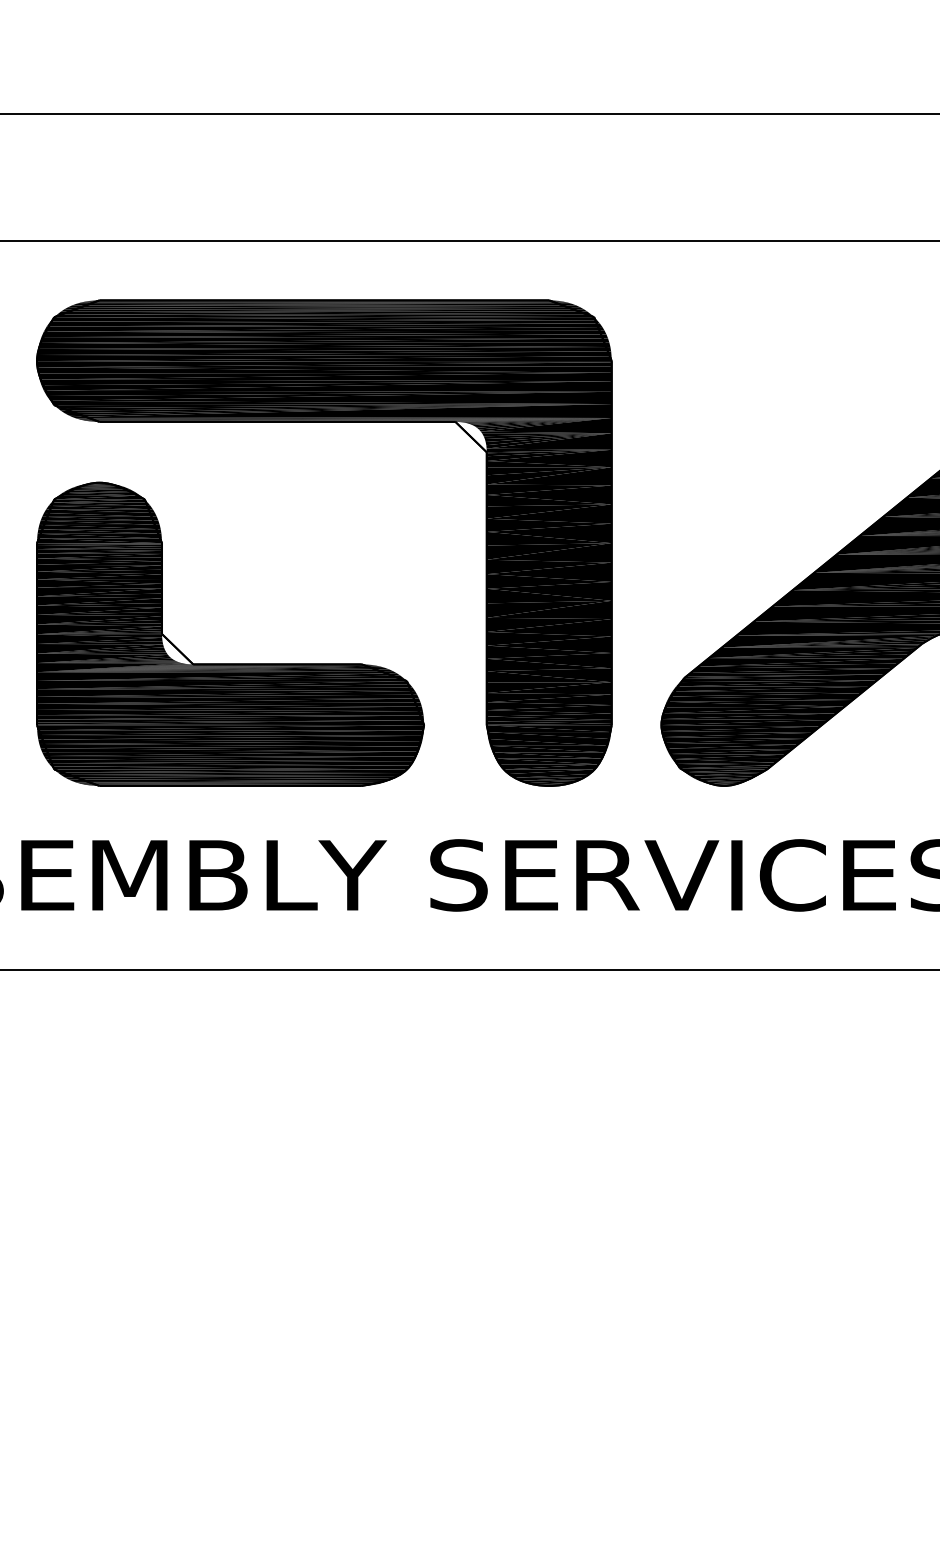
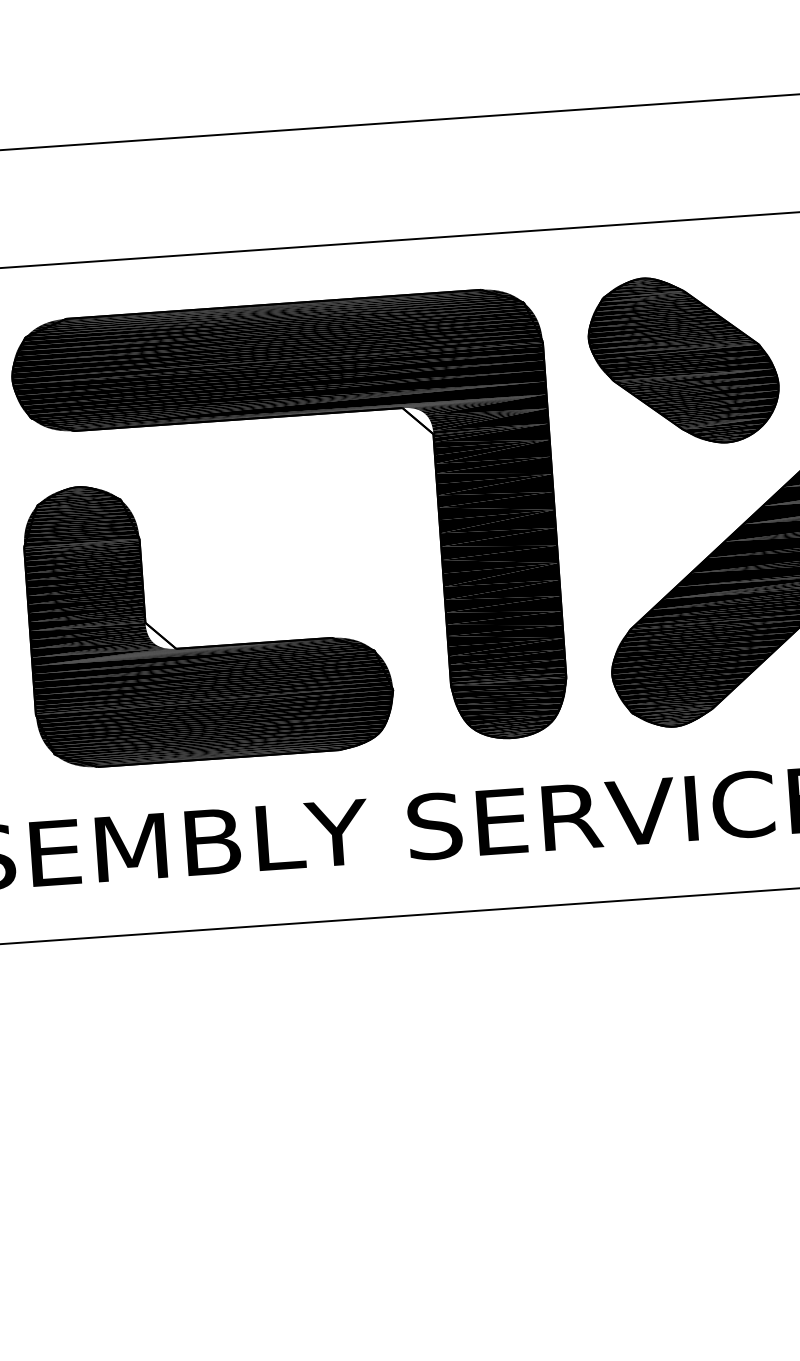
part: (761, 391) -> (683, 360), added

